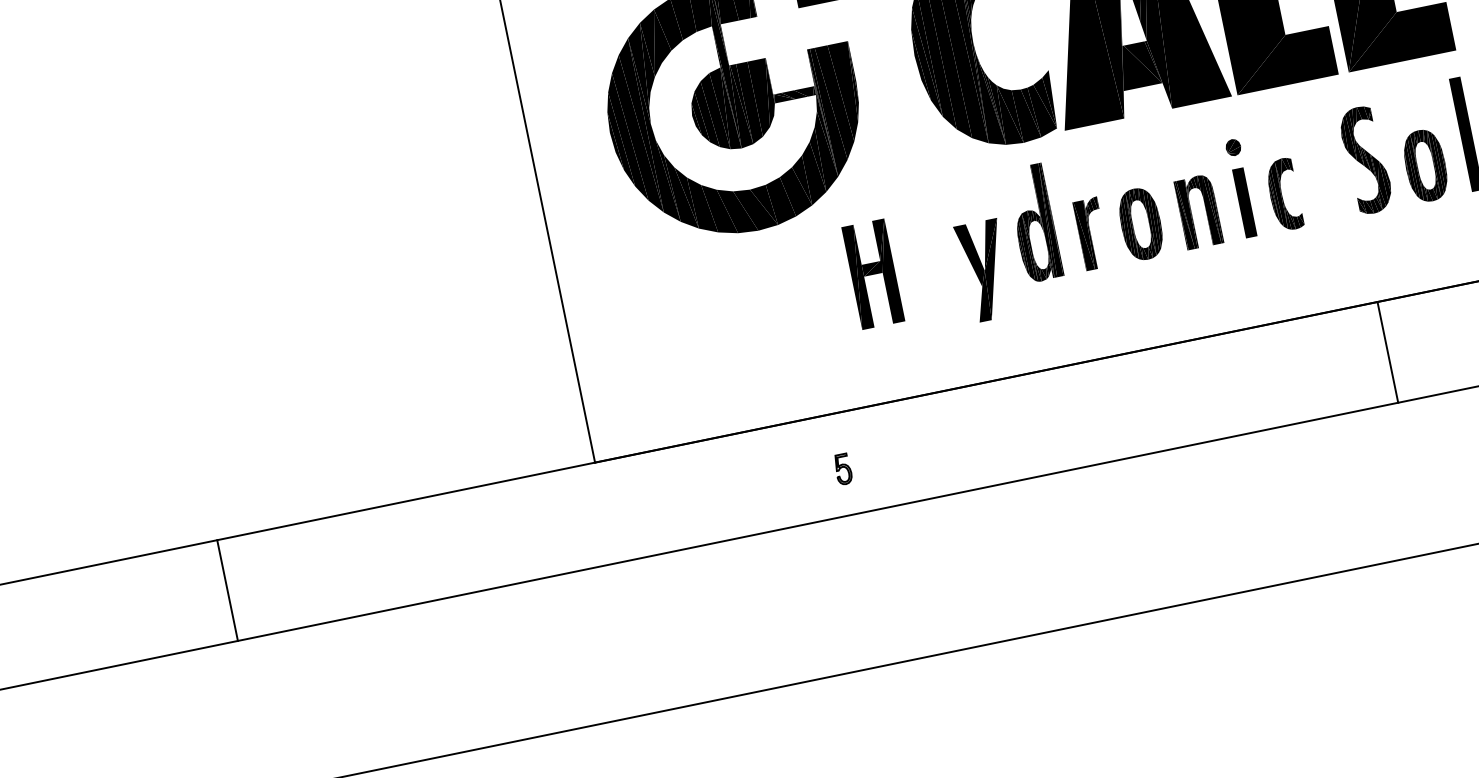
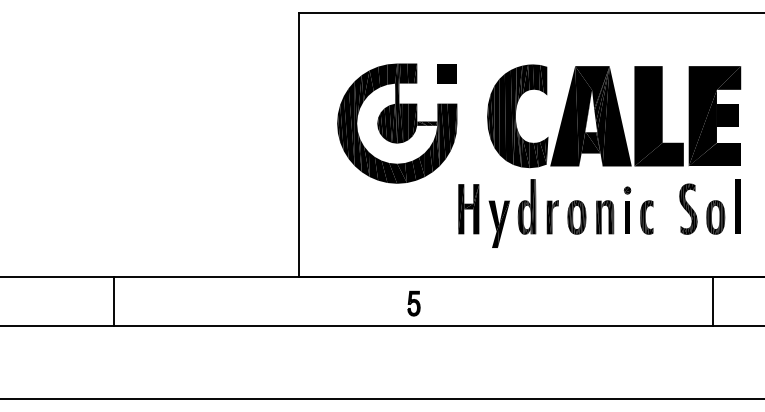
part: (872, 274) -> (468, 209), moved
line: (1388, 350) -> (713, 300), moved
part: (842, 469) -> (413, 303), size x1.67

